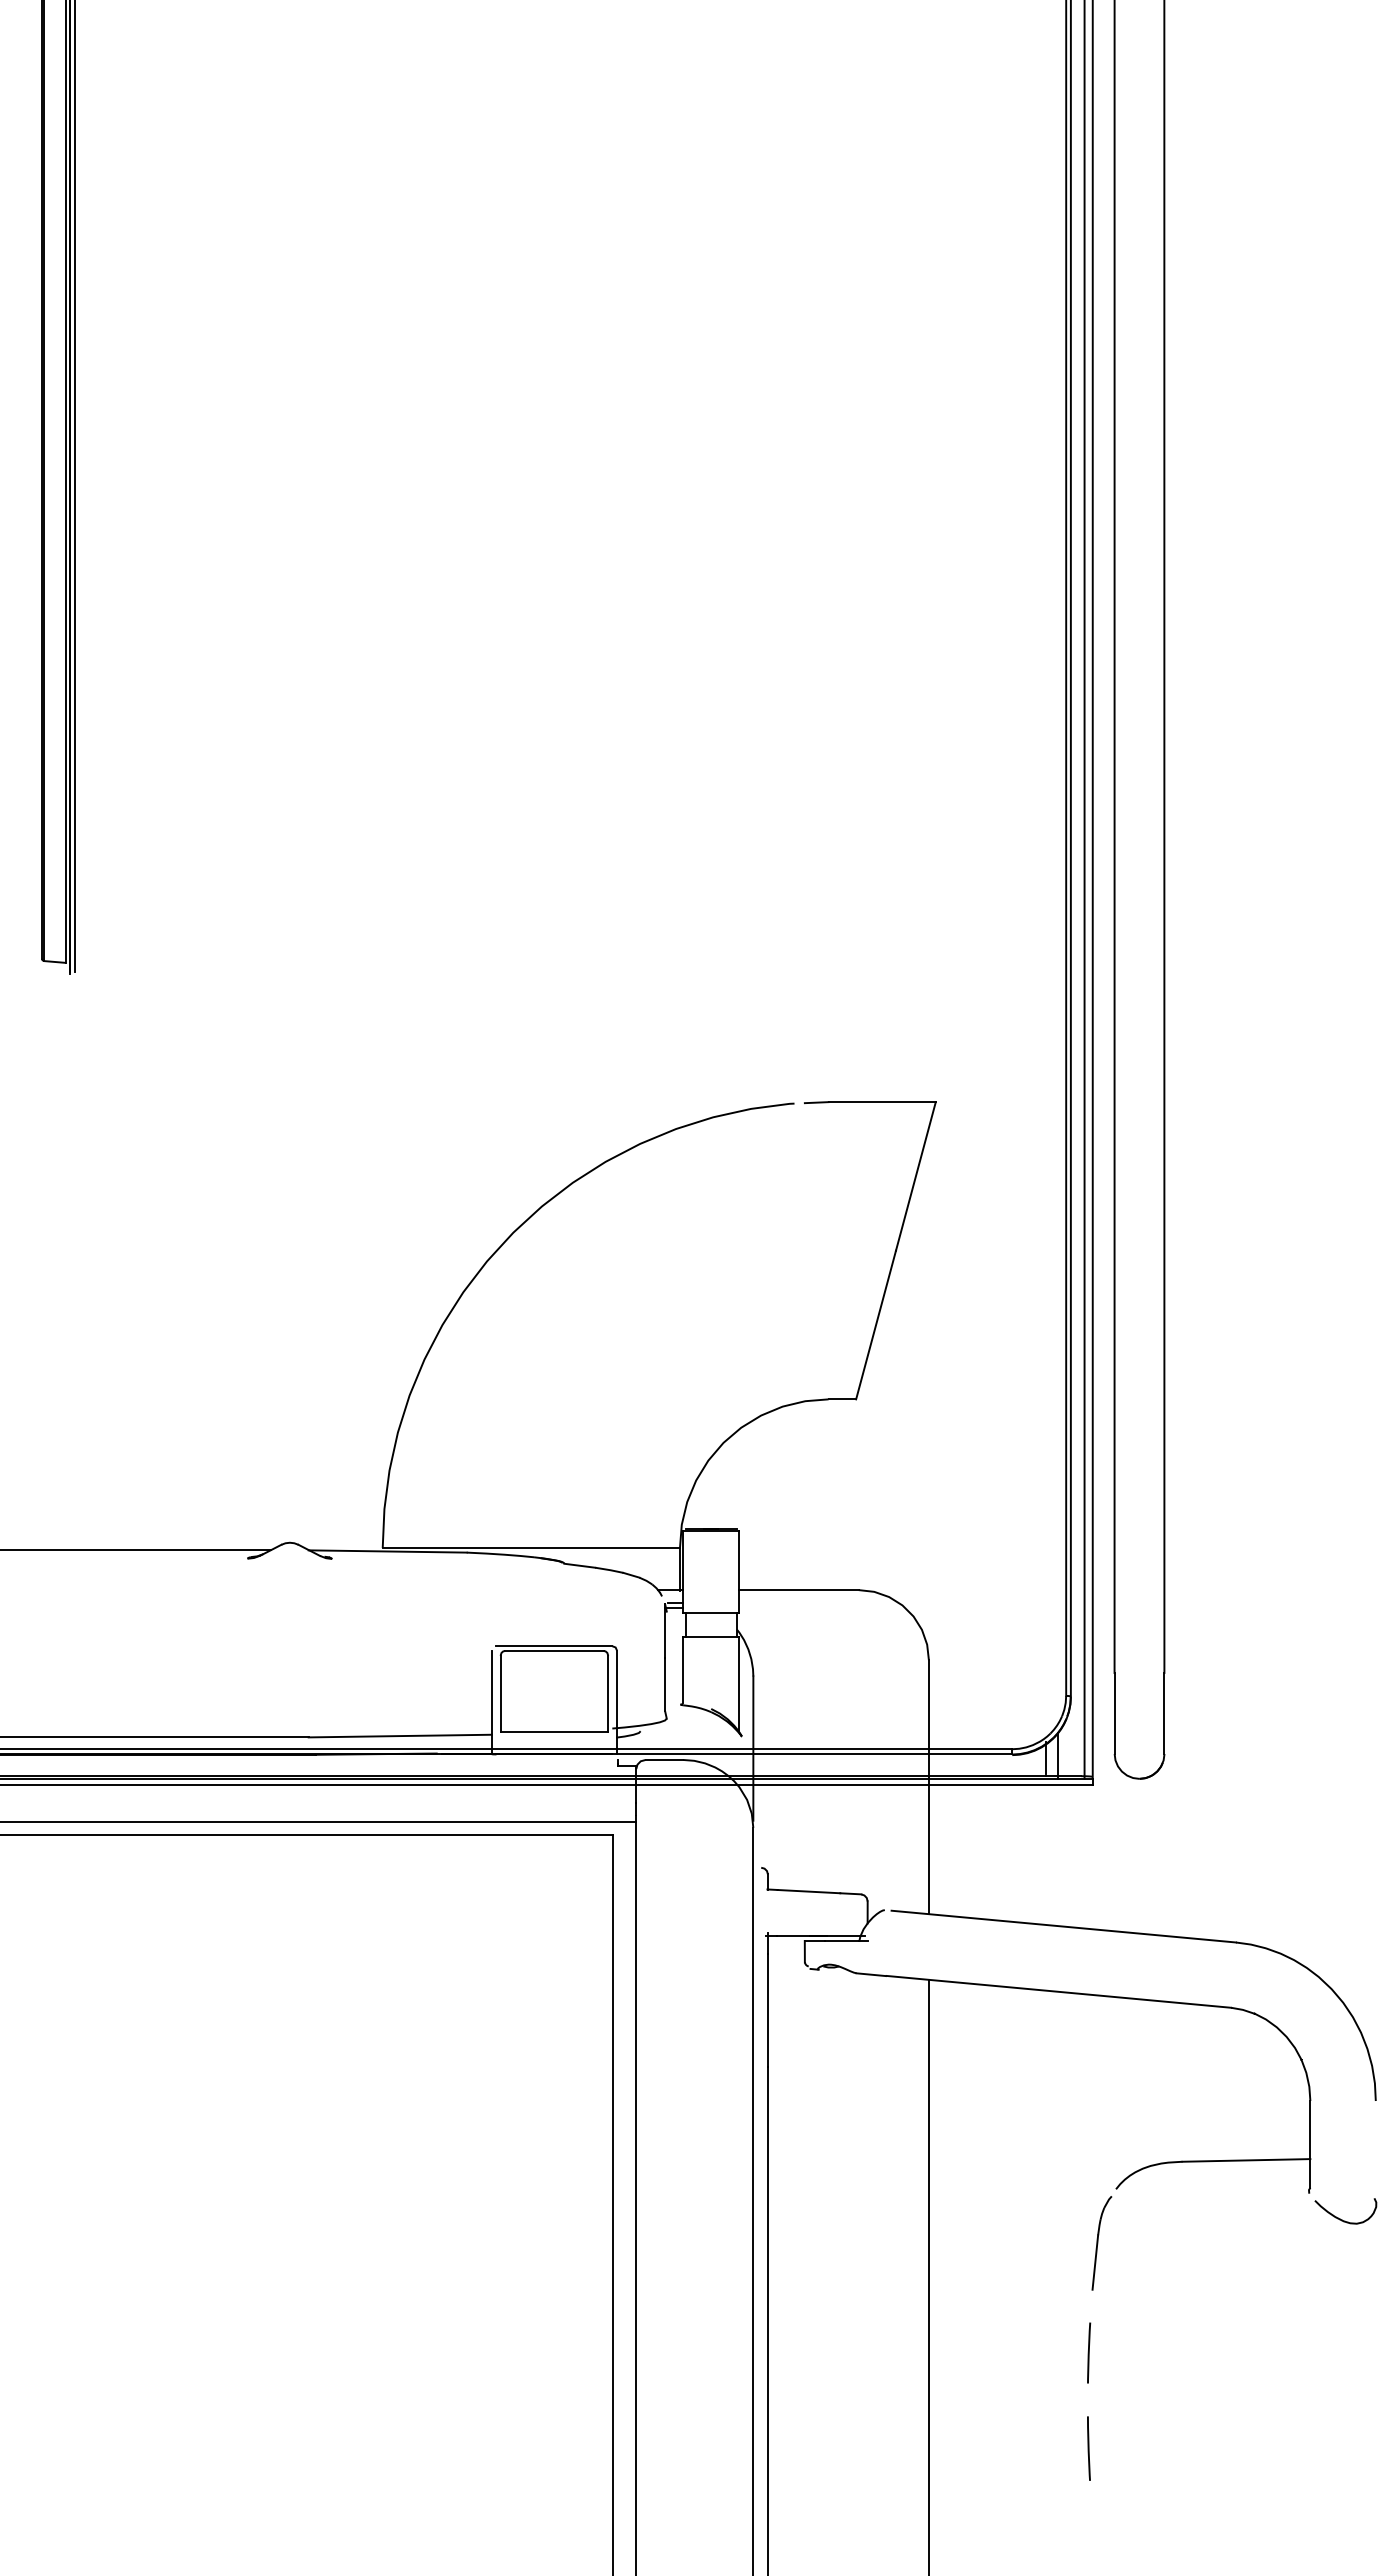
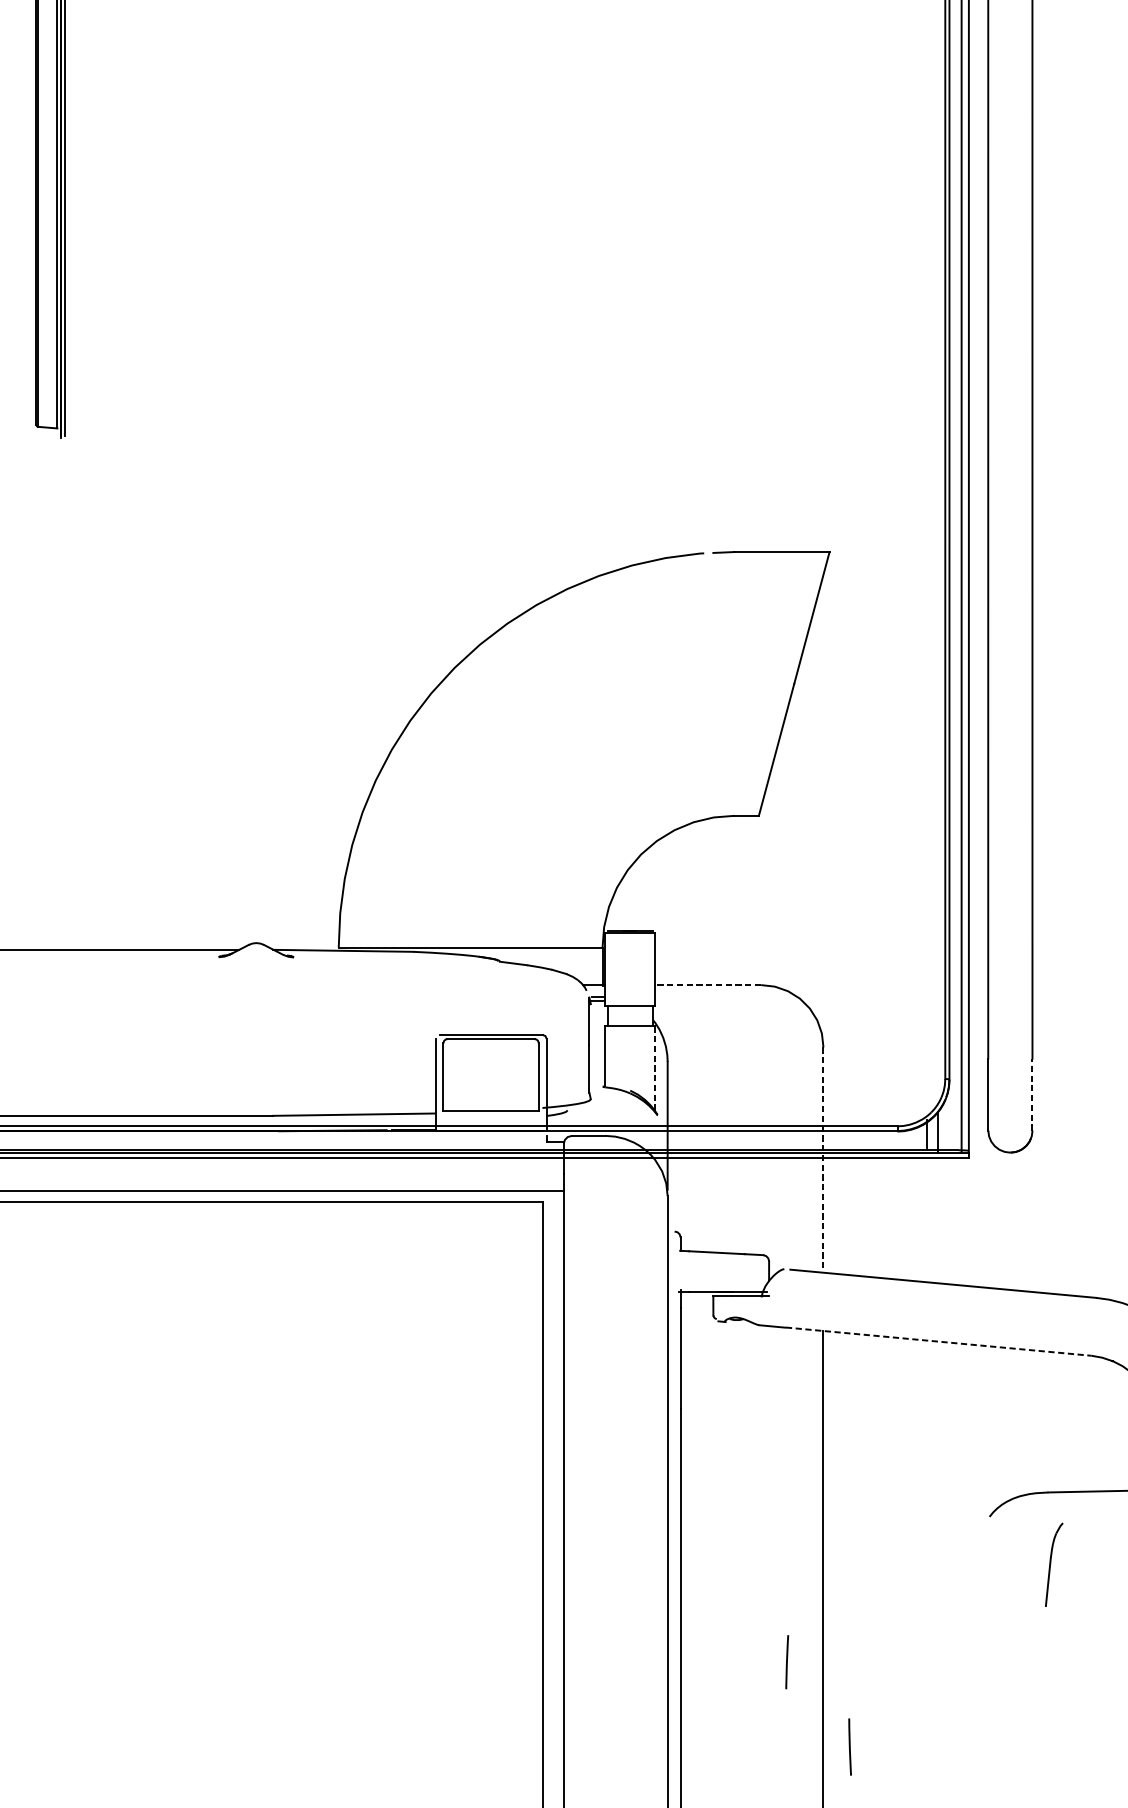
line: (798, 1590) -> (707, 985), solid -> dashed
line: (739, 1684) -> (655, 1068), solid -> dashed
line: (1164, 1712) -> (1032, 1093), solid -> dashed
line: (928, 1787) -> (823, 1160), solid -> dashed
line: (1058, 1991) -> (938, 1341), solid -> dashed
part: (1101, 2243) -> (1053, 1565), moved
line: (1089, 2352) -> (787, 1661), moved
line: (1088, 2448) -> (849, 1746), moved

